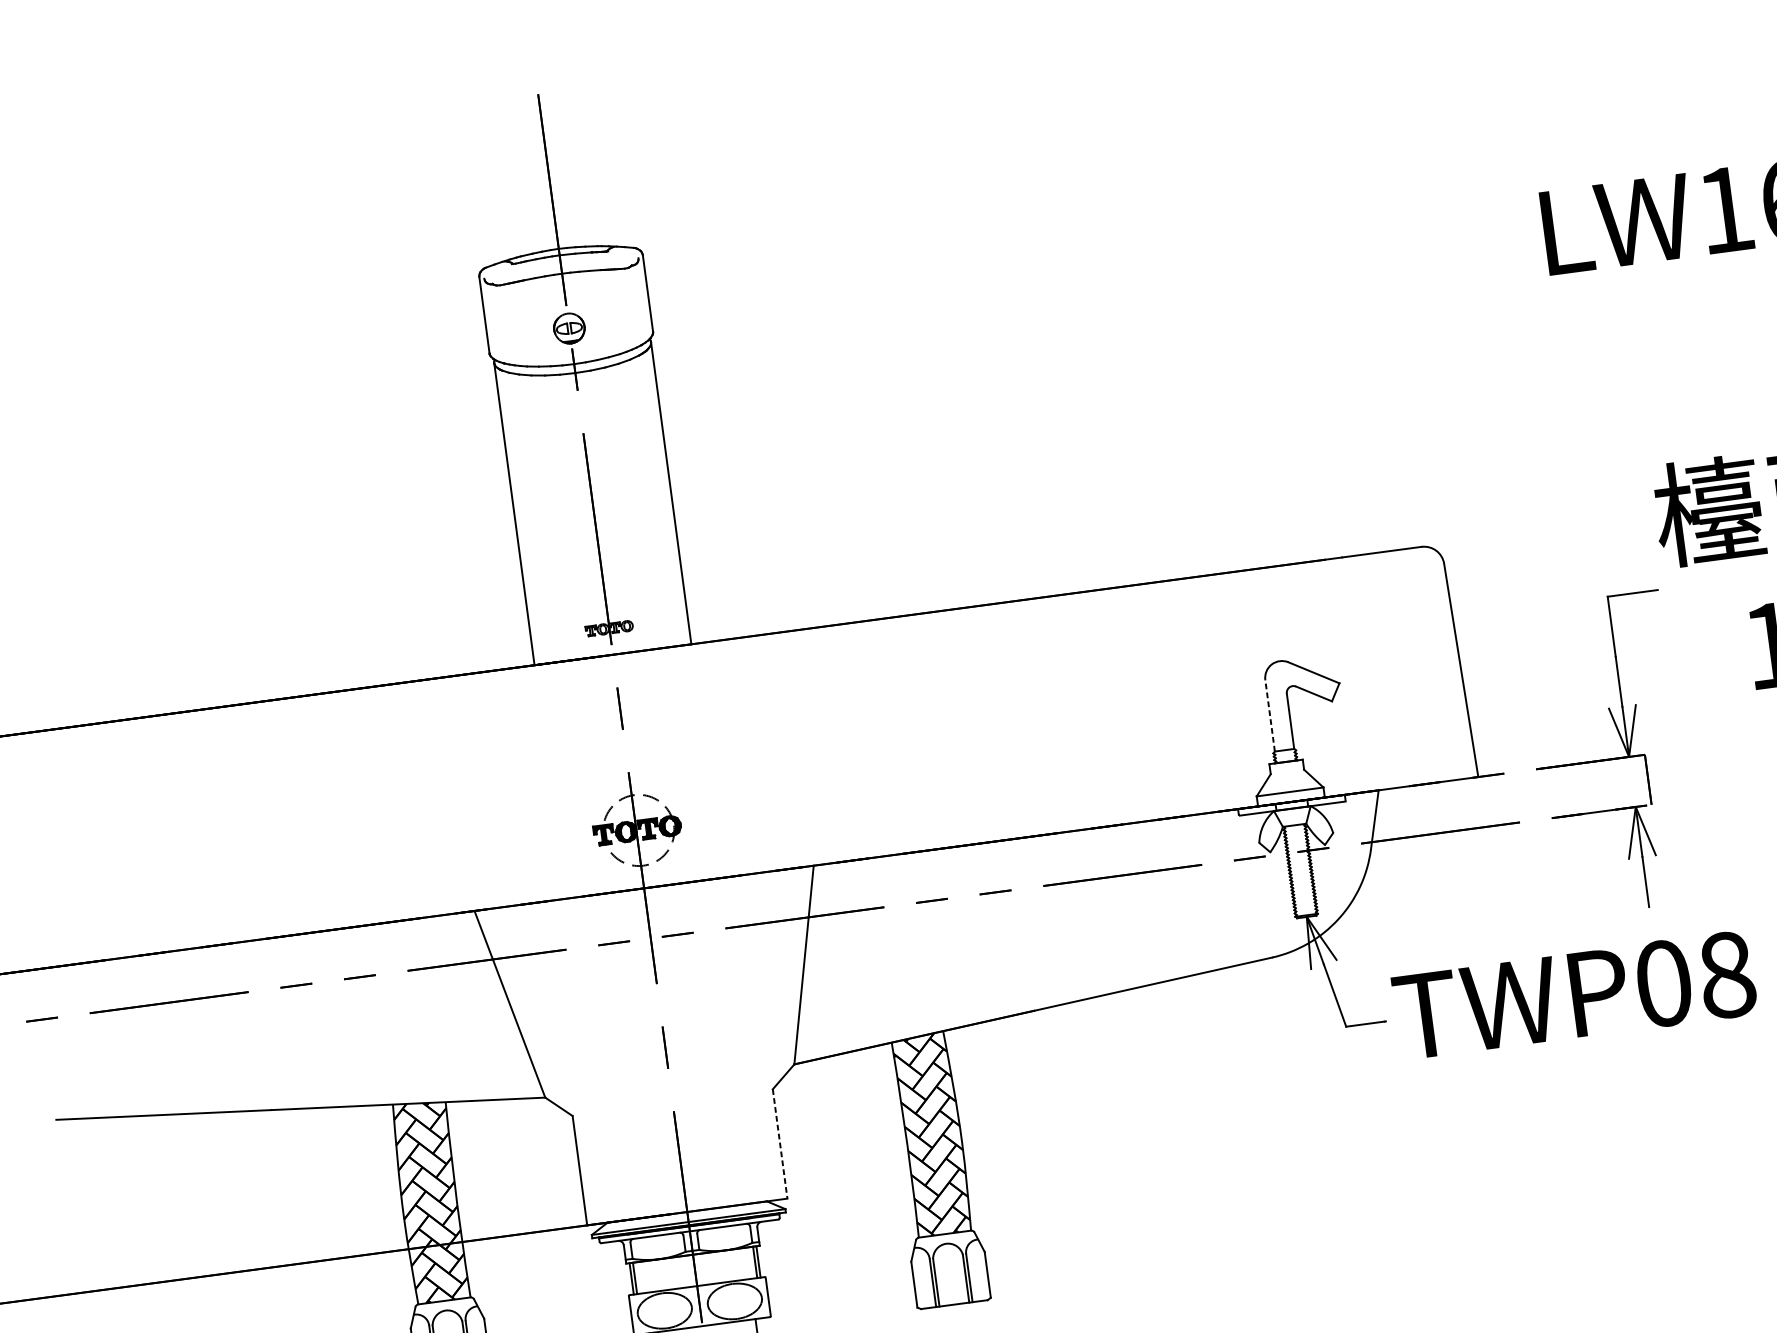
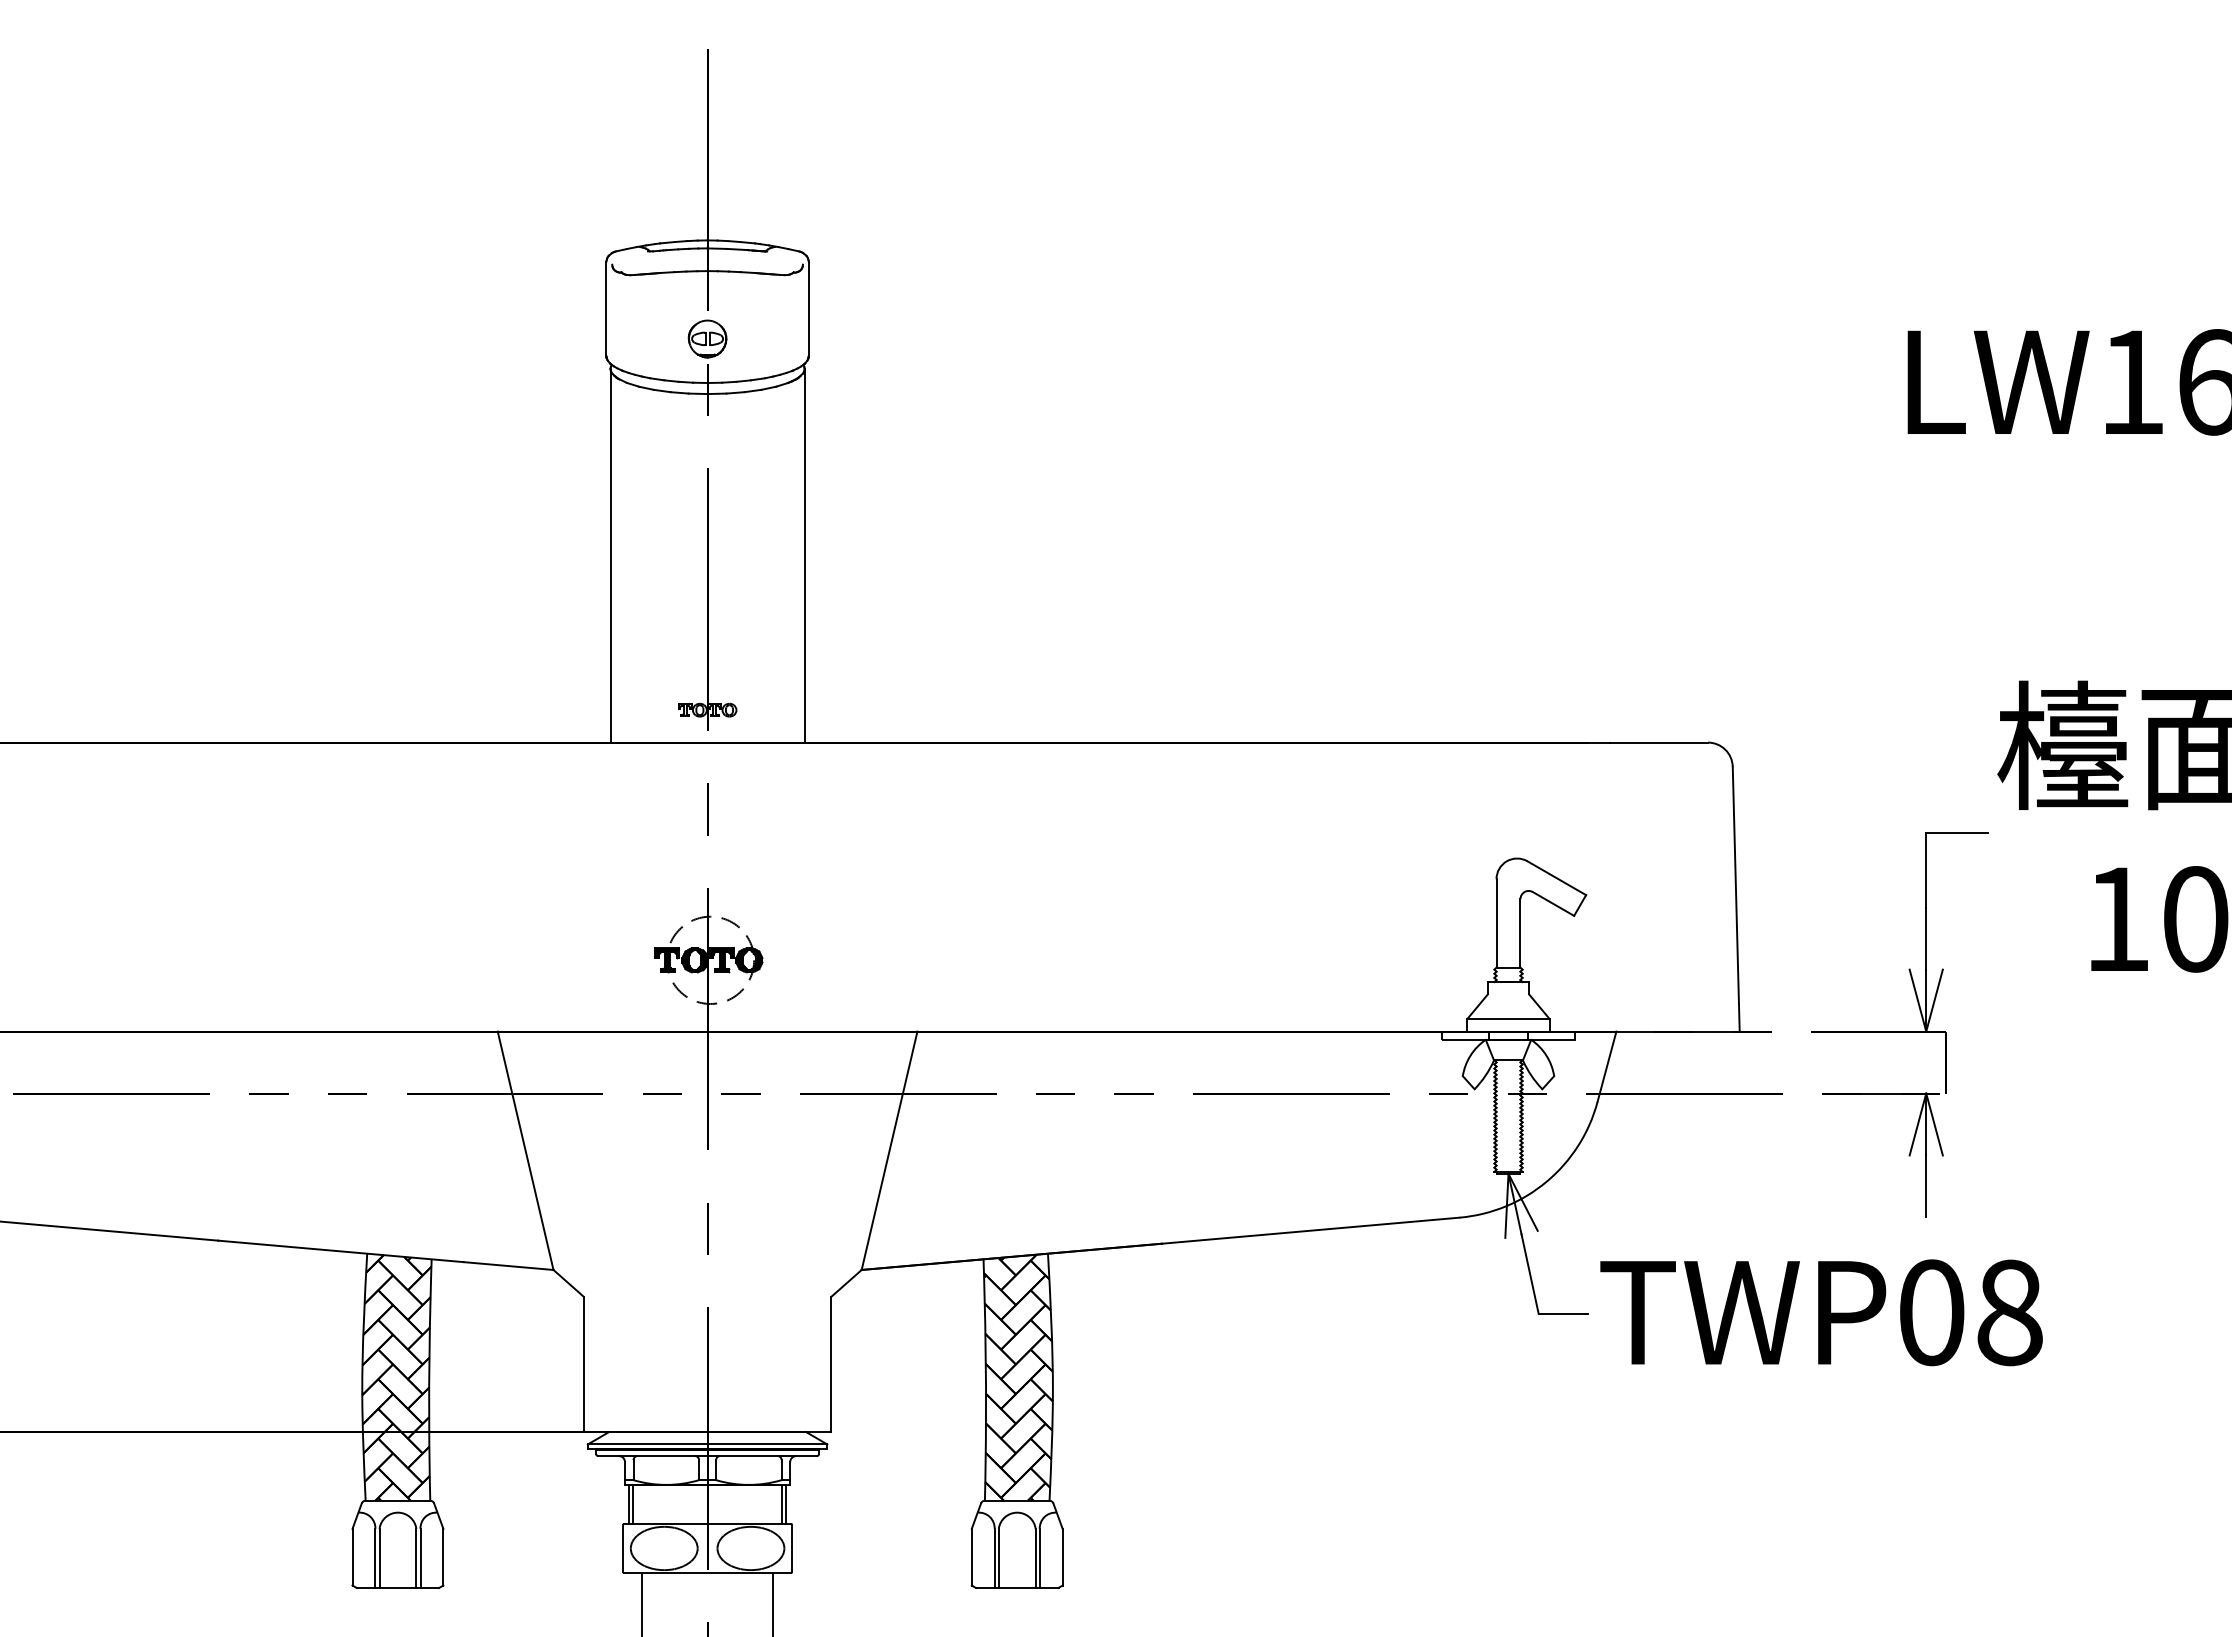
line: (1269, 715) -> (1496, 922), dashed -> solid
line: (780, 1144) -> (831, 1364), dashed -> solid

